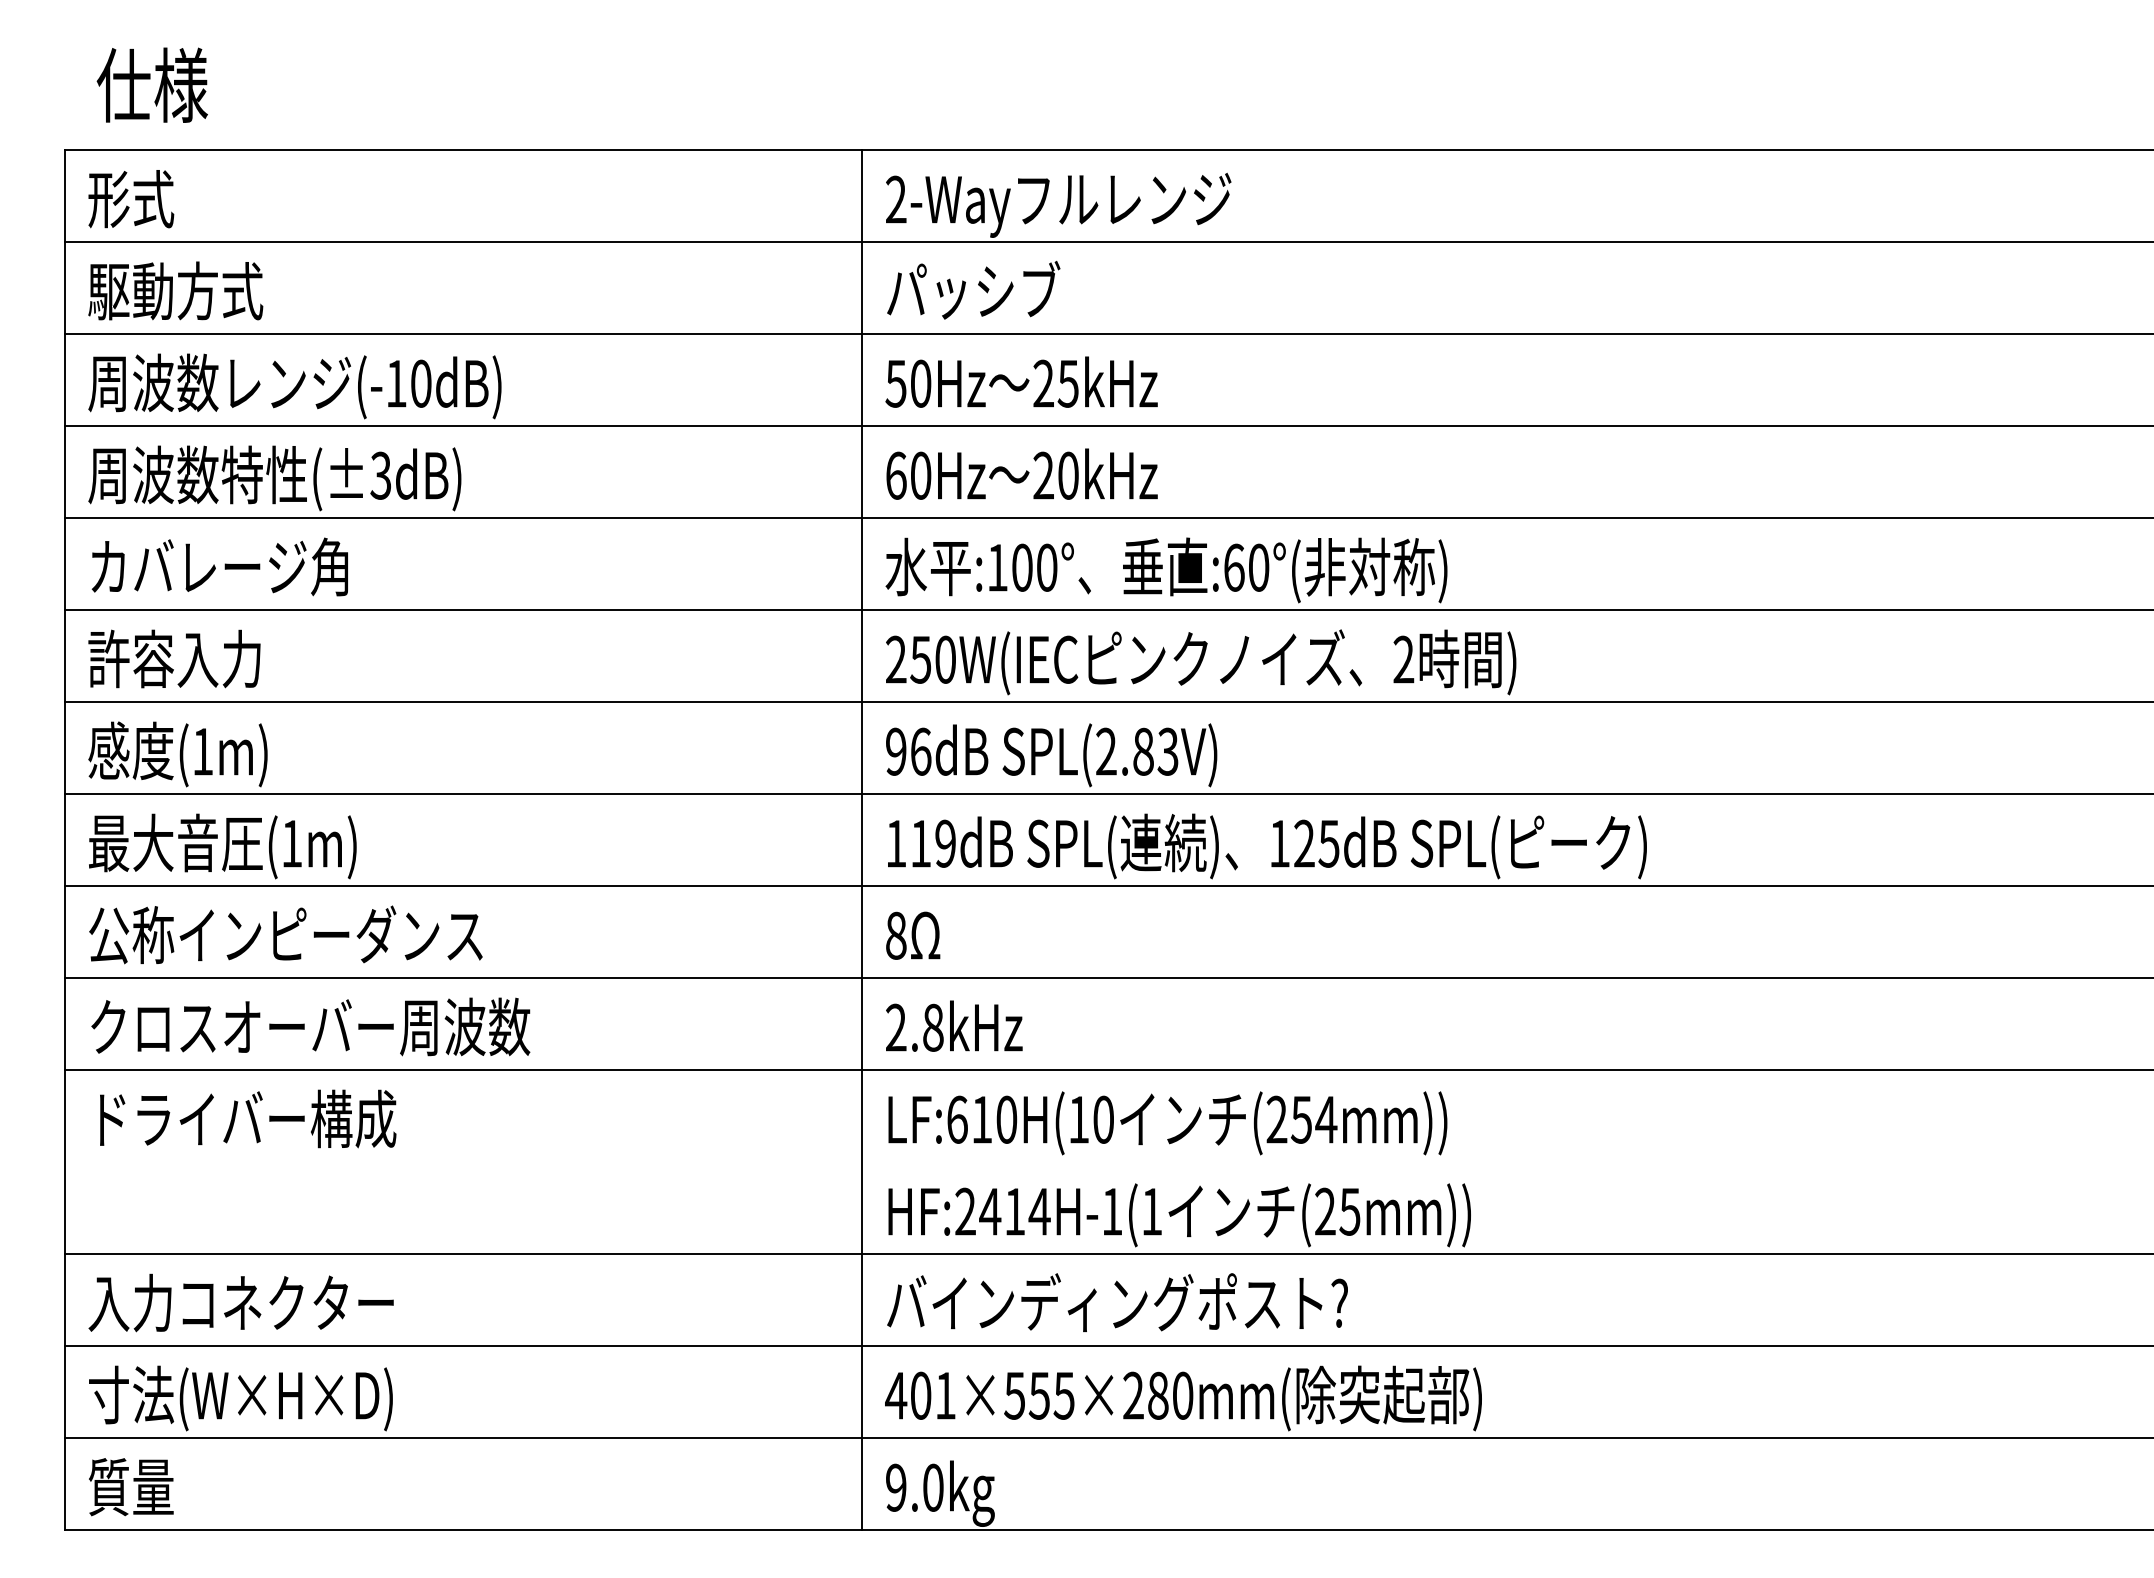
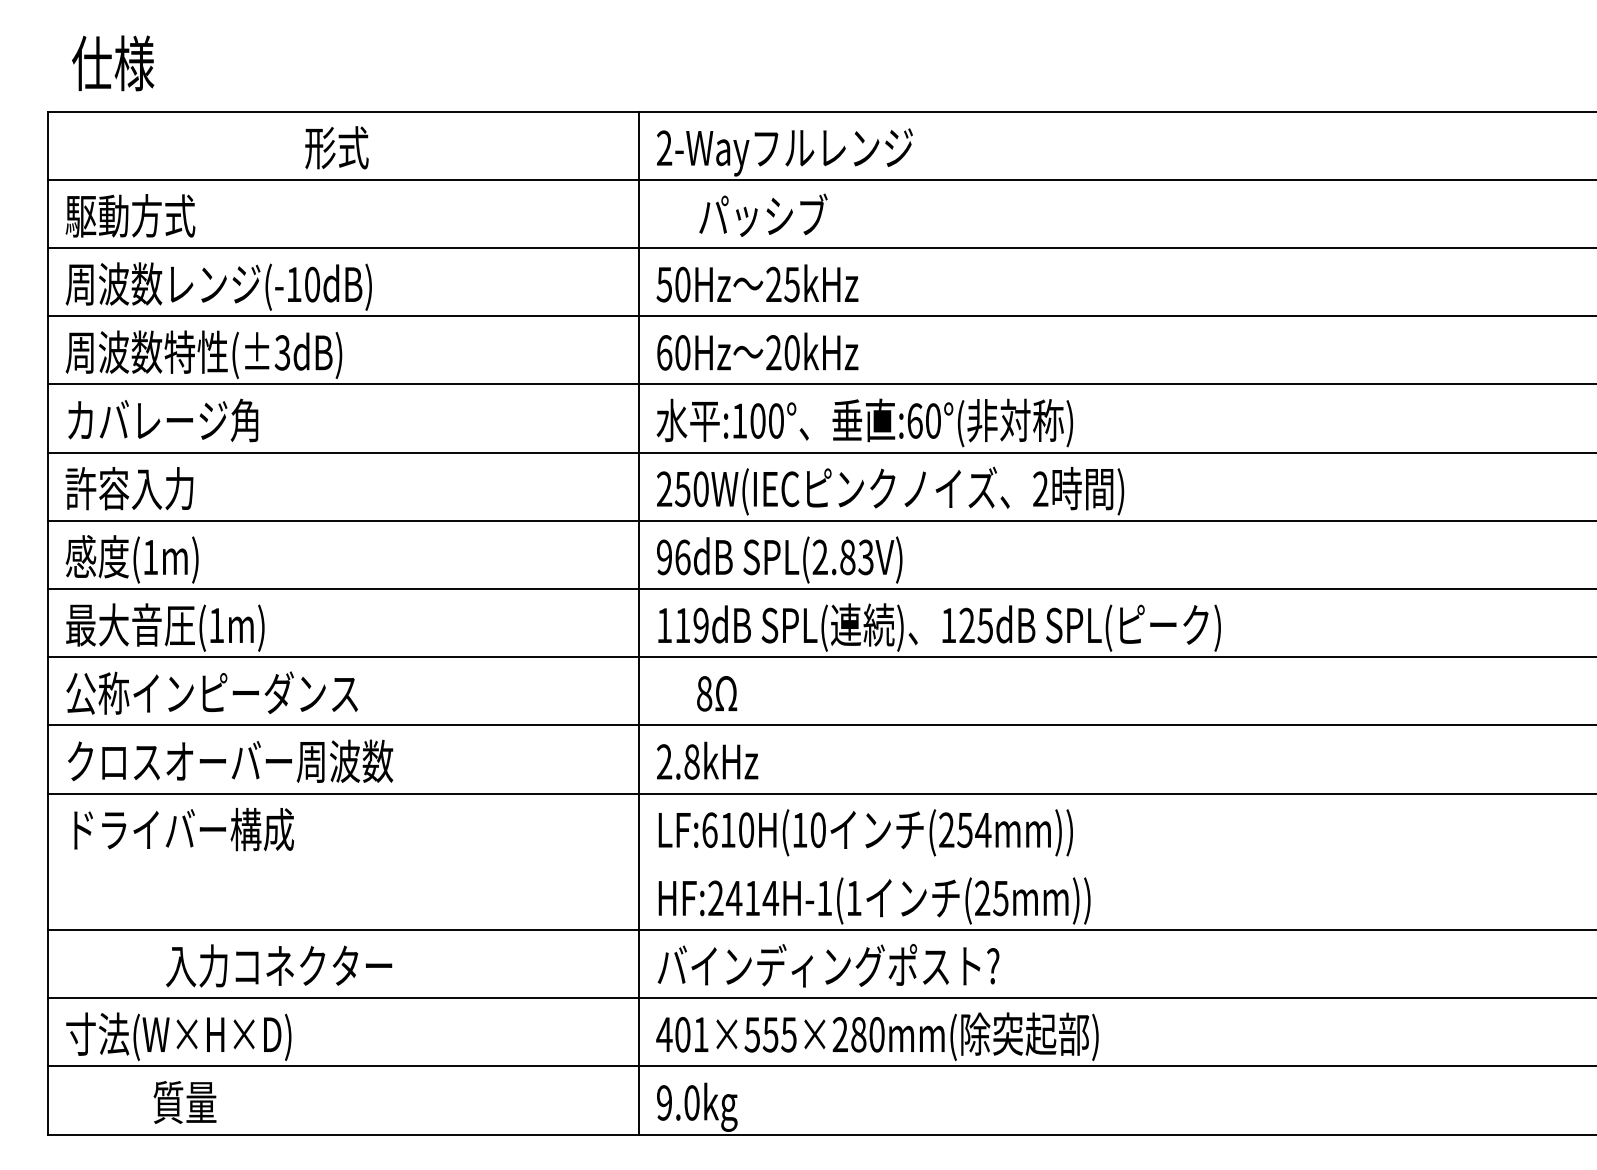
text: (131, 199) -> (337, 148), moved
text: (973, 289) -> (763, 214), moved
text: (913, 935) -> (717, 693), moved
text: (240, 1302) -> (278, 965), moved
text: (131, 1487) -> (185, 1102), moved

